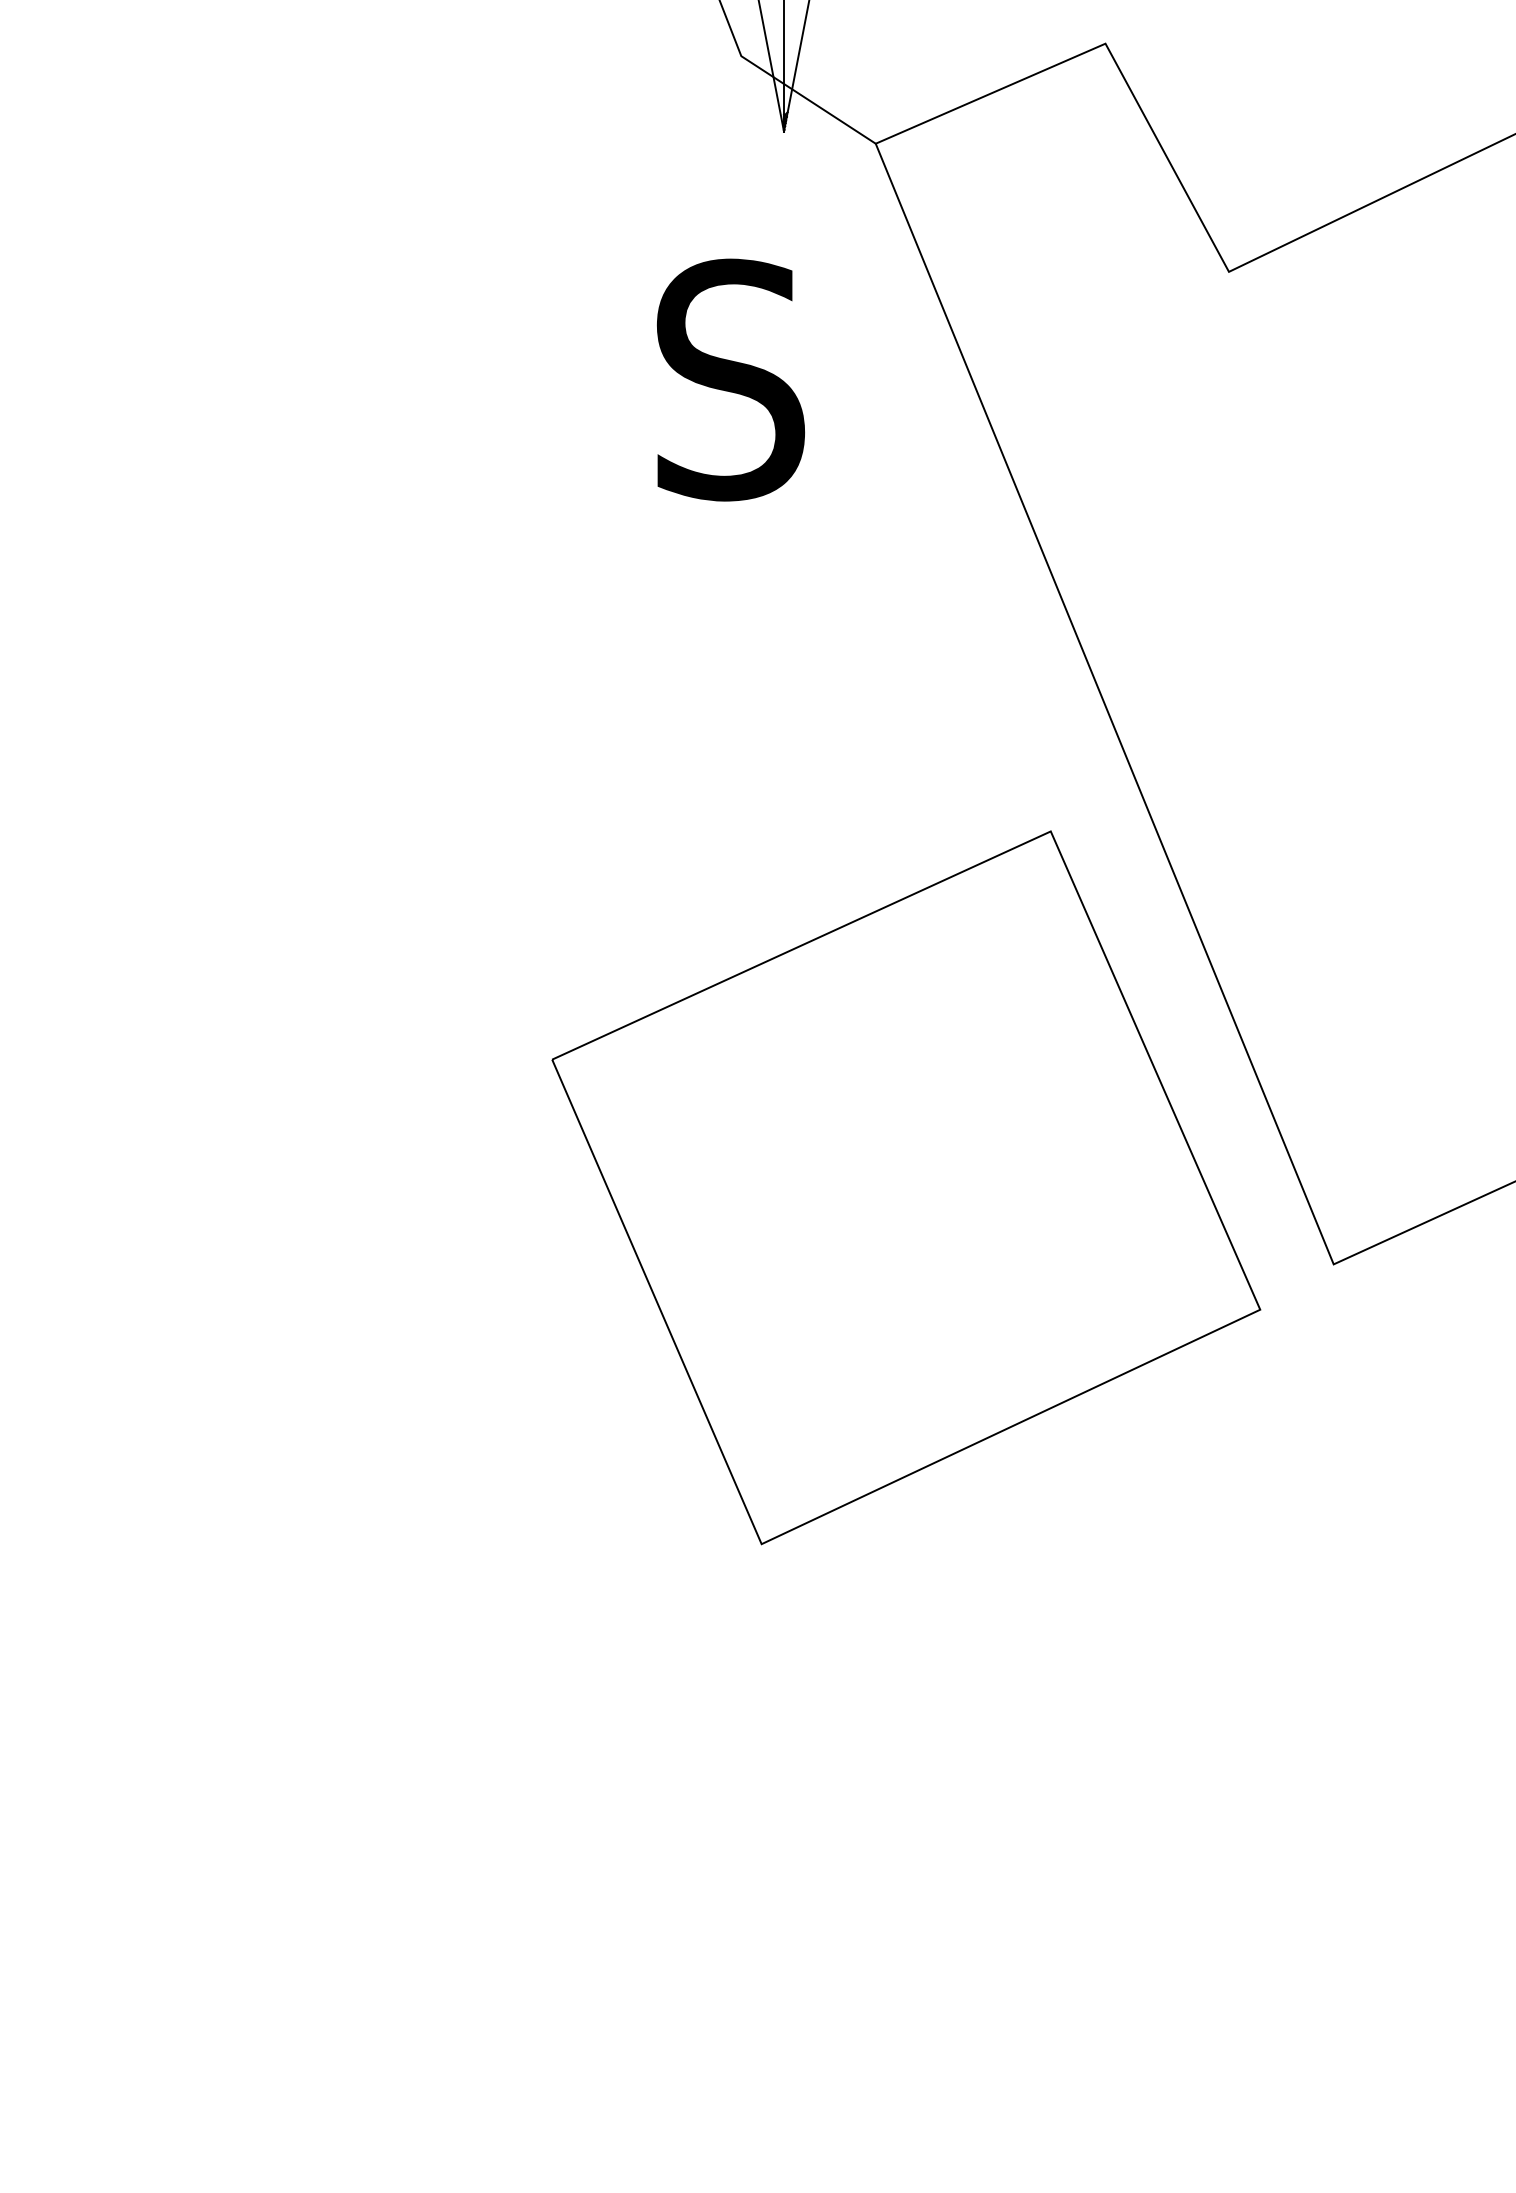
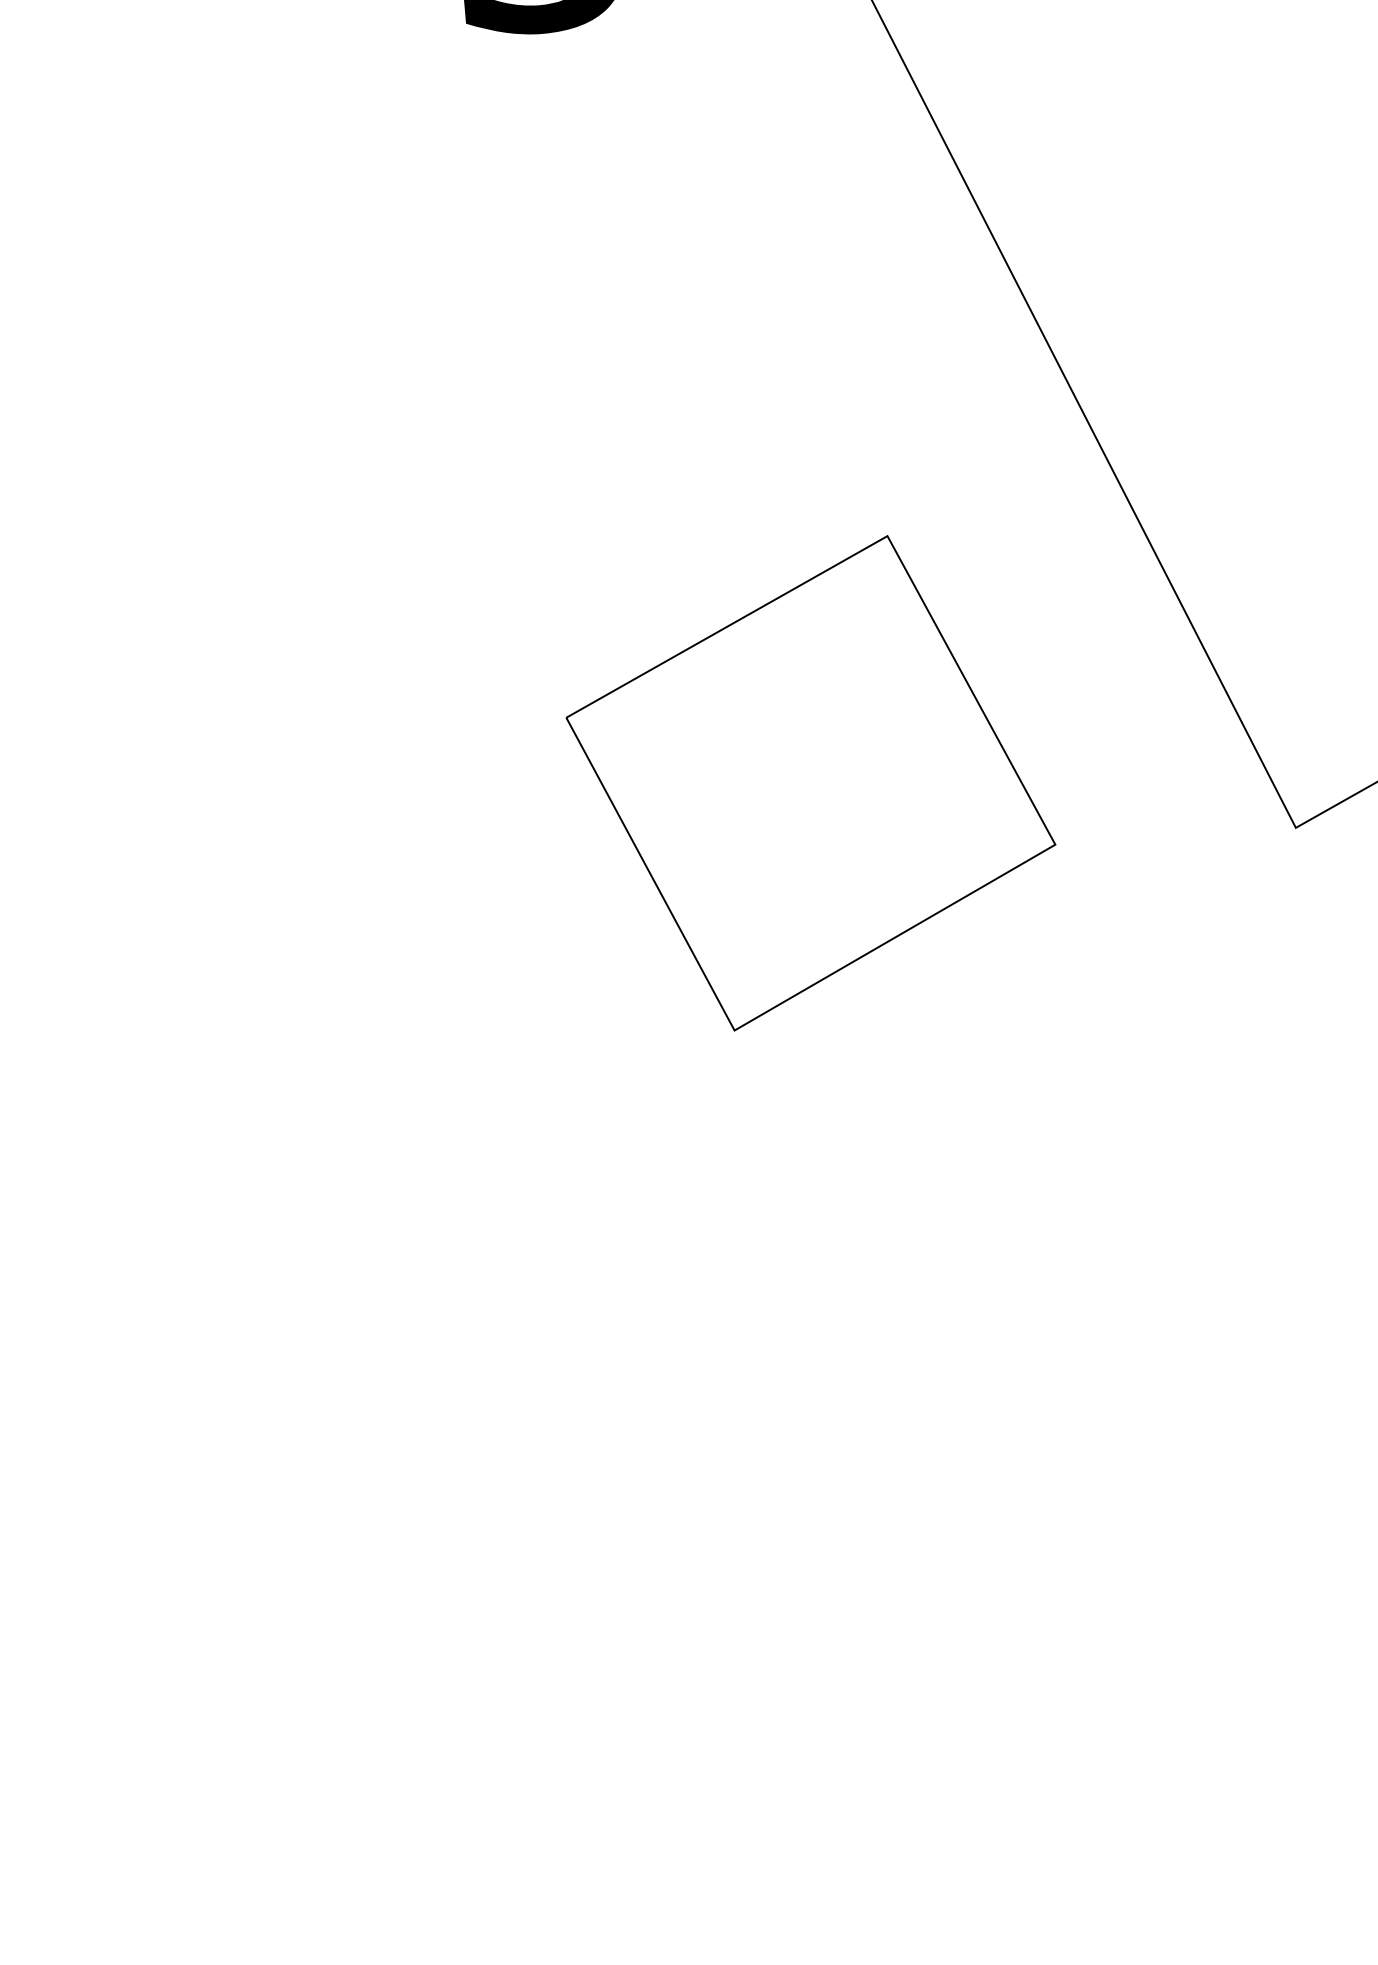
part: (906, 1187) -> (811, 782), size x0.6

